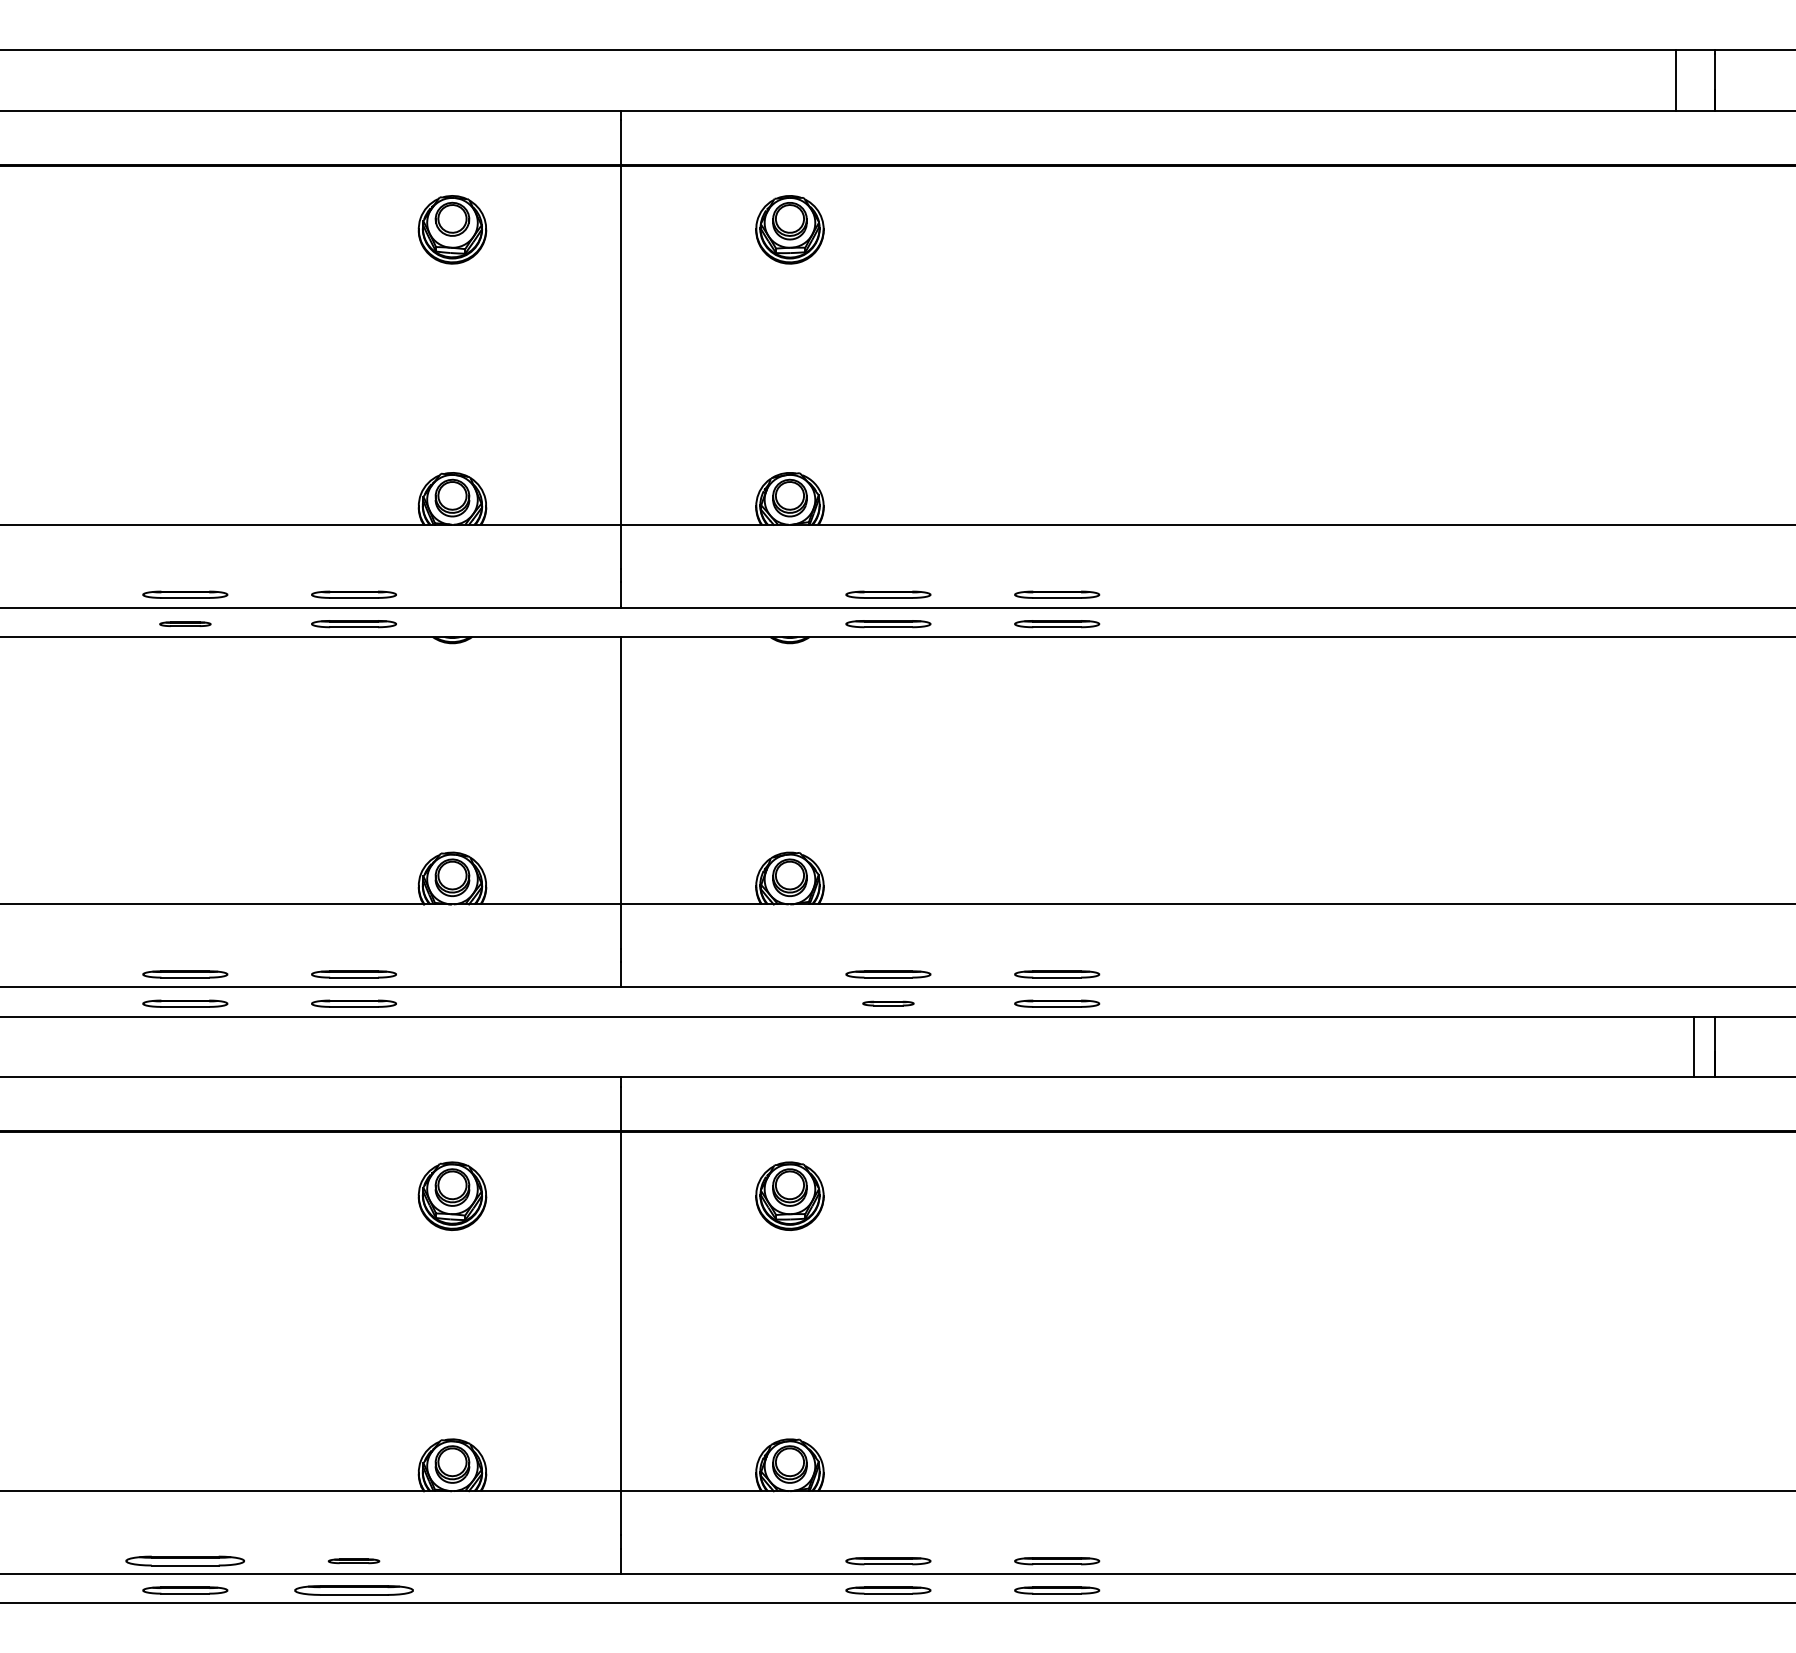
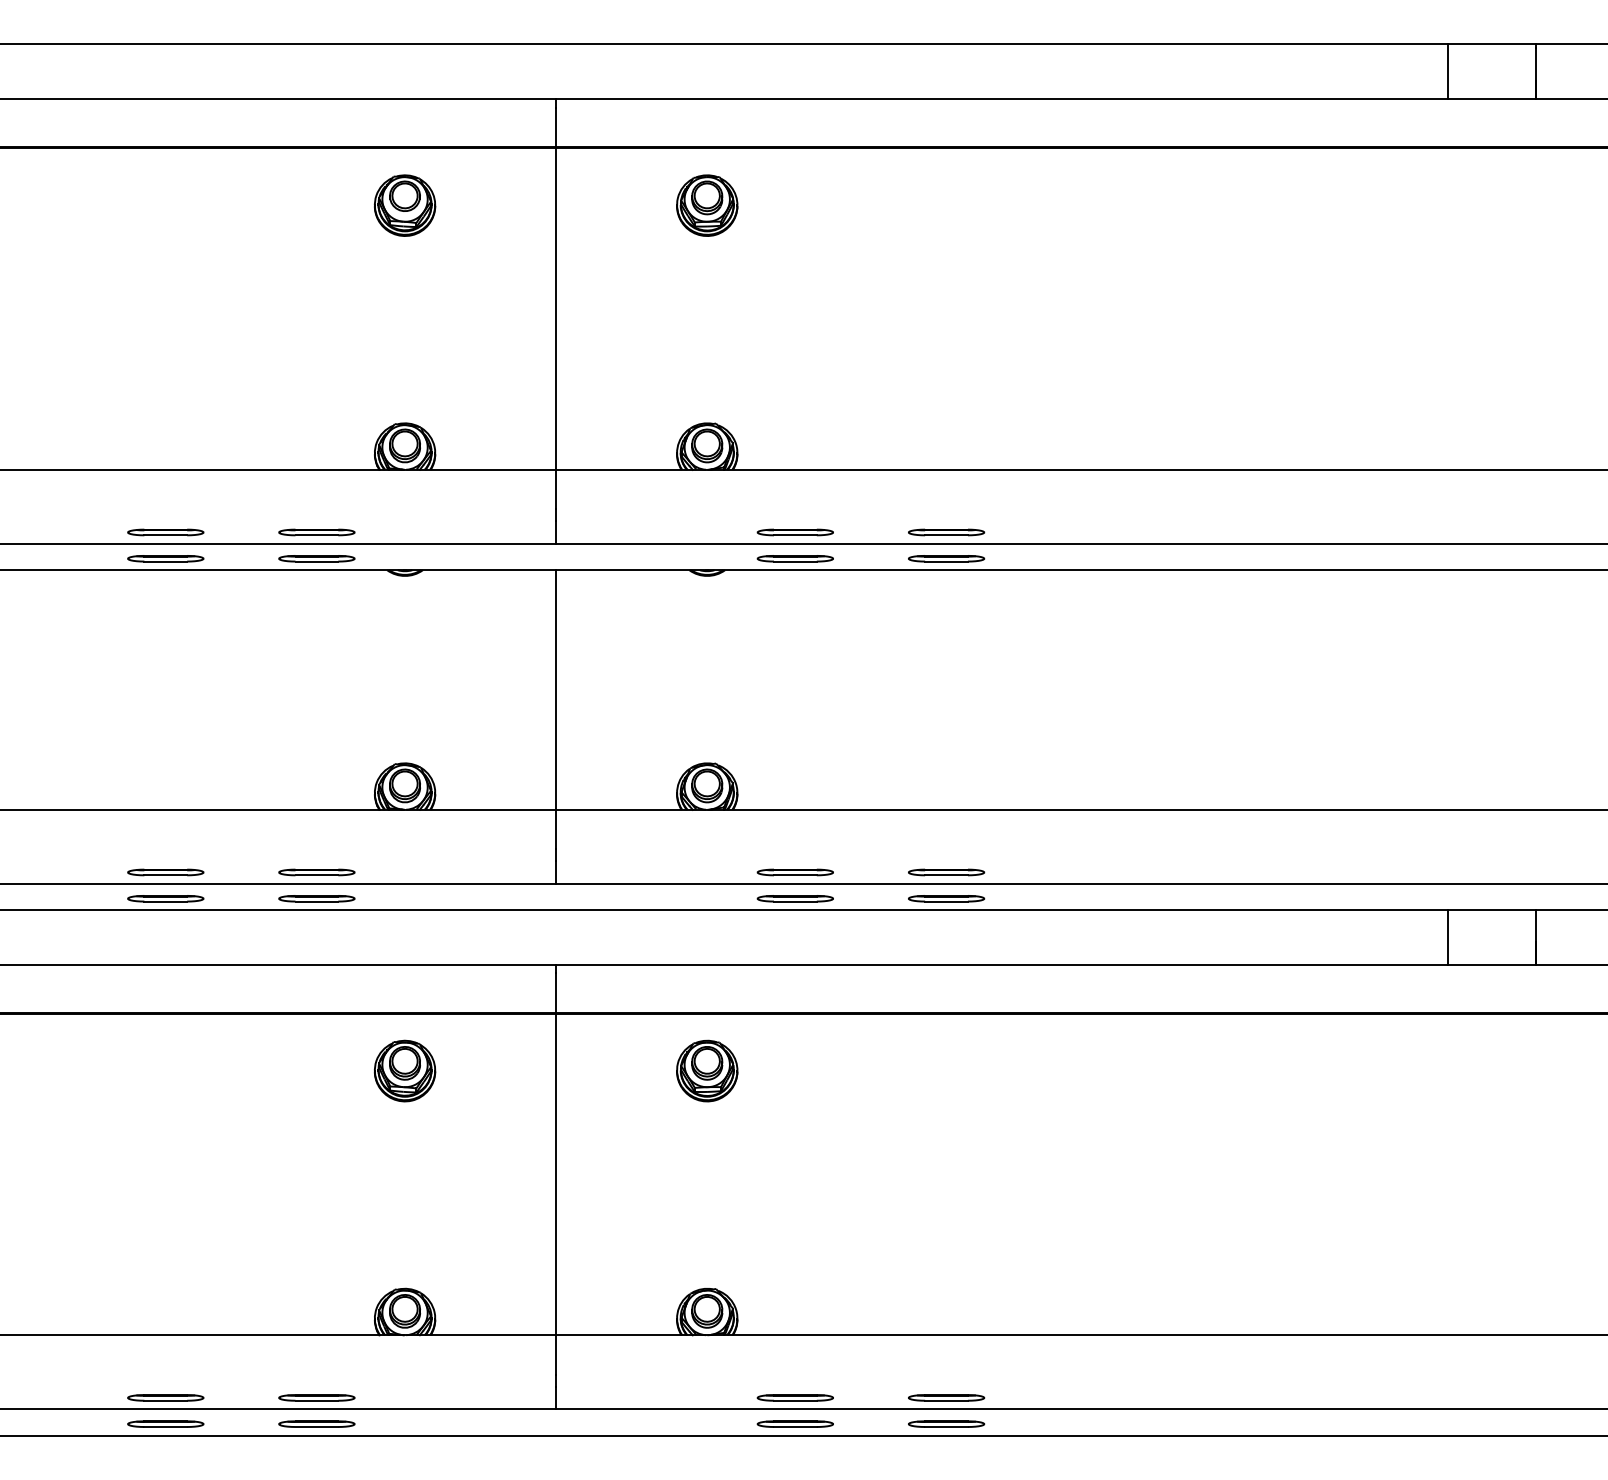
line: (1675, 80) -> (1447, 71), moved
part: (185, 624) -> (165, 559), size x1.67
part: (888, 1003) -> (795, 898), size x1.67
line: (1693, 1046) -> (1447, 937), moved
part: (185, 1561) -> (165, 1398), size x0.71
part: (353, 1561) -> (316, 1398), size x1.67
part: (353, 1590) -> (316, 1424), size x0.71

